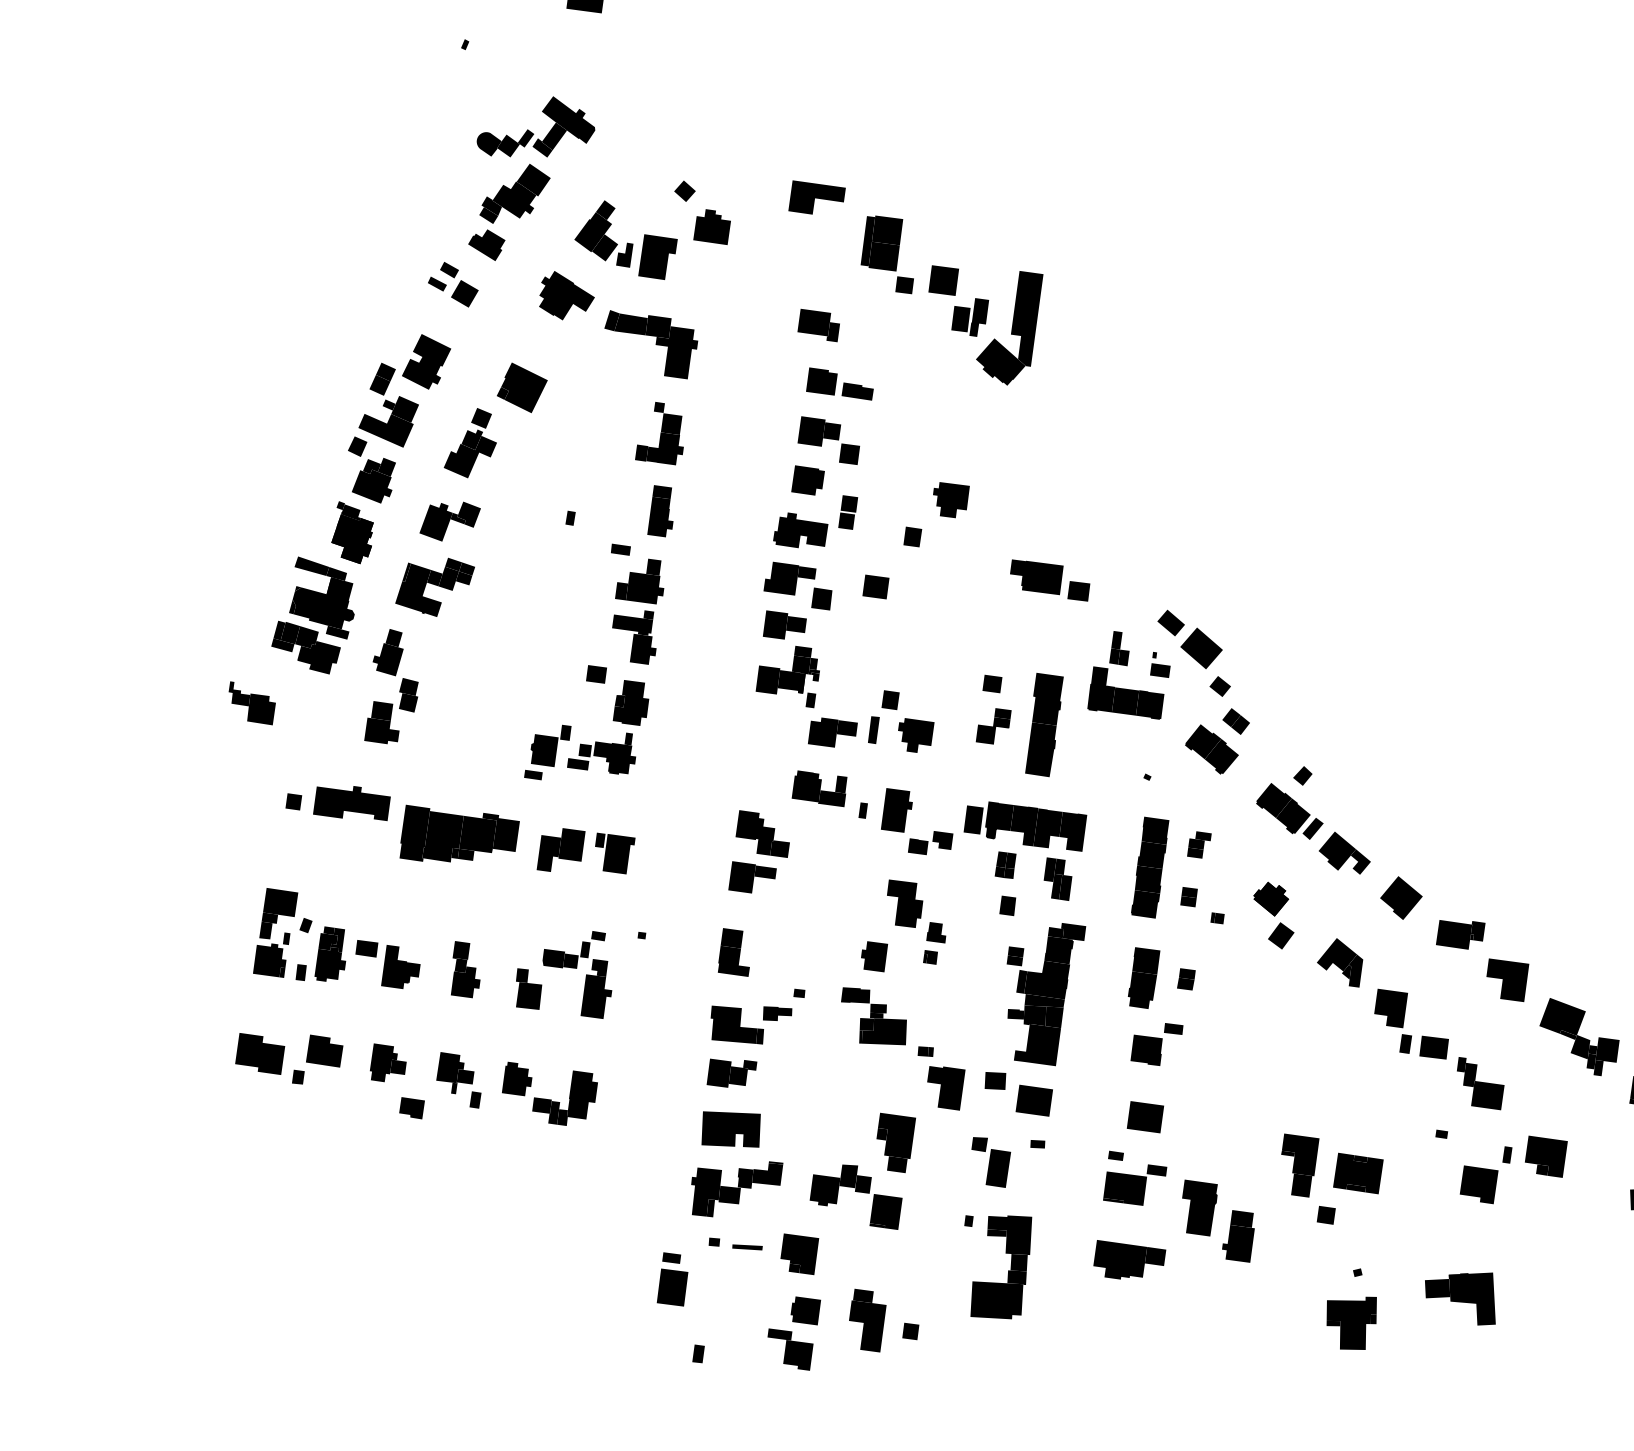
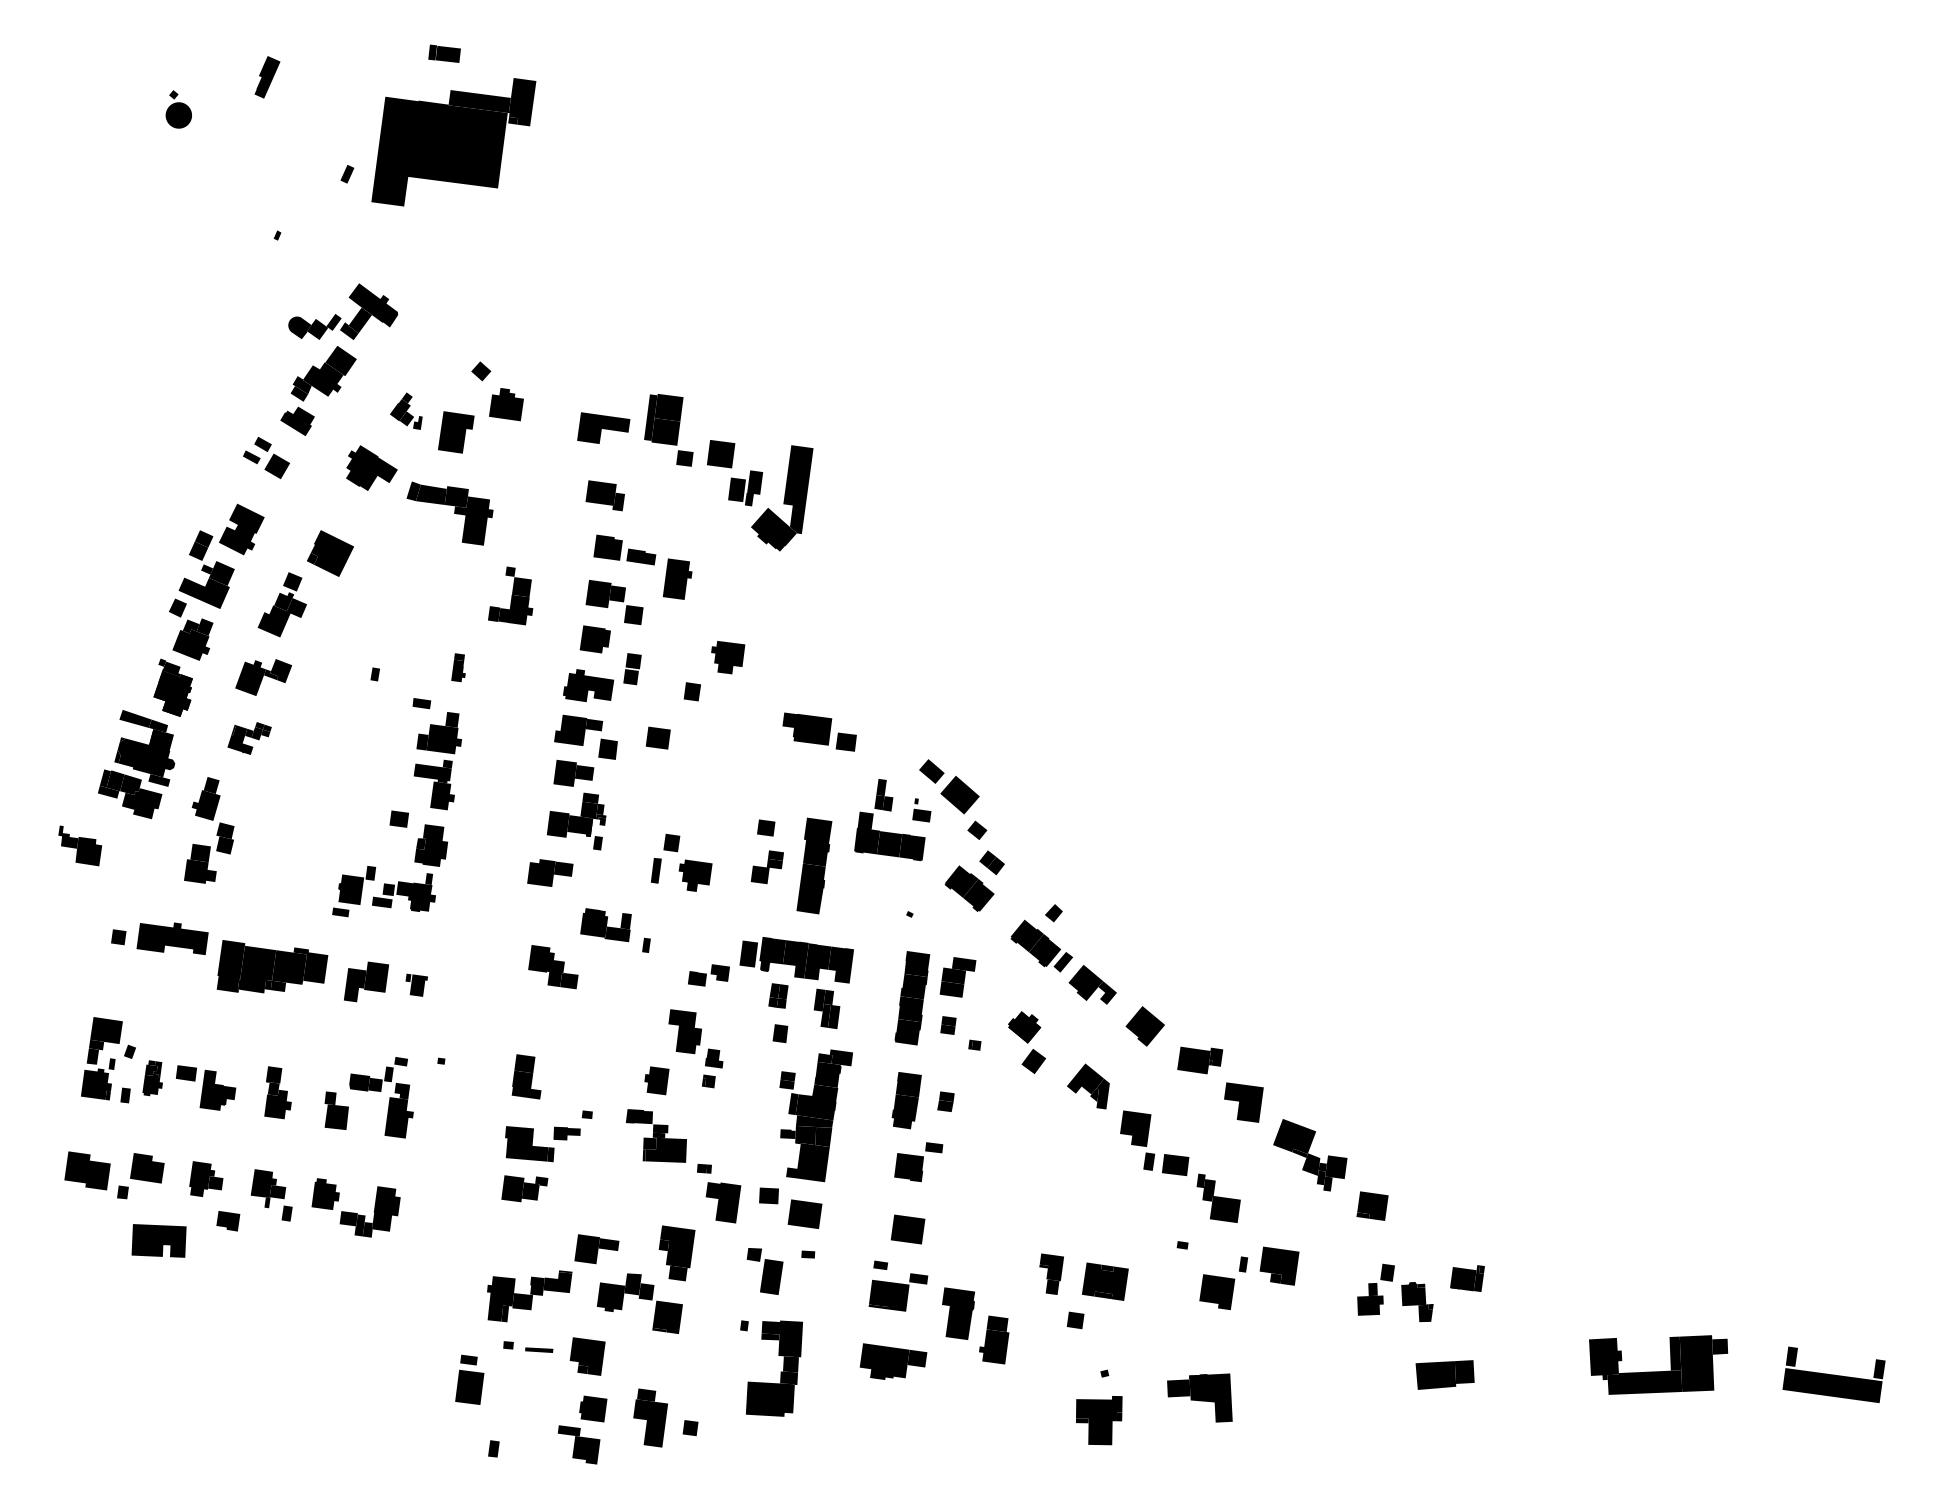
part: (816, 196) -> (603, 427), moved
part: (604, 234) -> (406, 411), size x0.6
part: (659, 433) -> (510, 595), moved
part: (660, 510) -> (458, 667), size x0.6
part: (434, 587) -> (249, 738), size x0.6
part: (833, 731) -> (550, 872), moved
part: (896, 809) -> (677, 578), moved
part: (1198, 844) -> (957, 976), size x1.6
part: (615, 853) -> (416, 985), size x0.6
part: (752, 877) -> (596, 1249), moved
part: (330, 953) -> (152, 1077), size x0.7
part: (730, 1129) -> (158, 1240), moved
part: (1300, 1164) -> (1051, 1273), size x0.7

